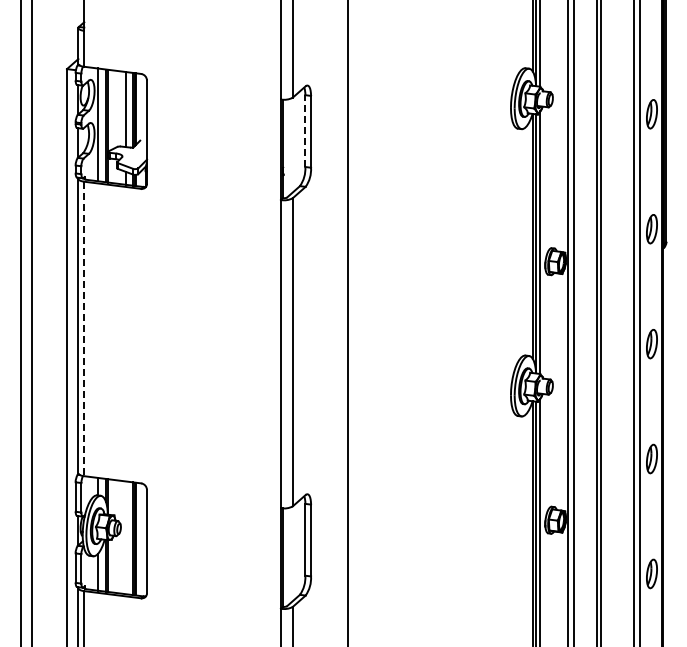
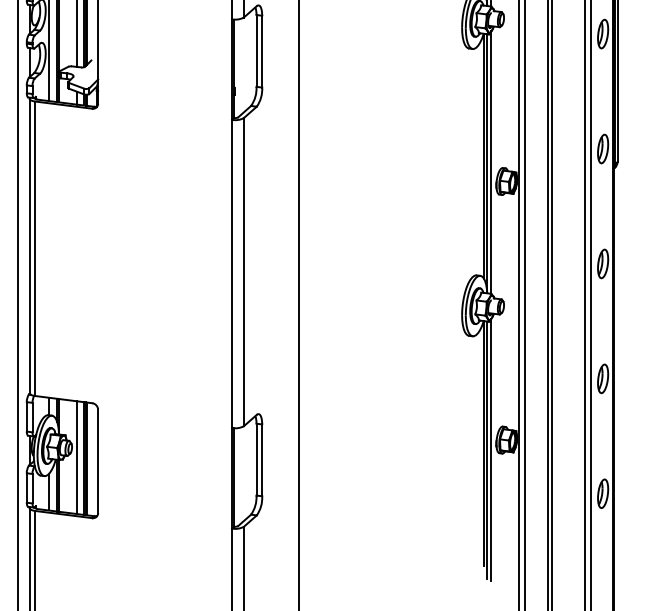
line: (305, 131) -> (256, 51), dashed -> solid
line: (84, 329) -> (35, 249), dashed -> solid
line: (126, 537) -> (77, 457), added

